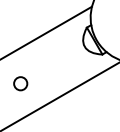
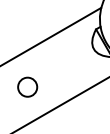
circle: (20, 83) -> (27, 87), size x1.4

